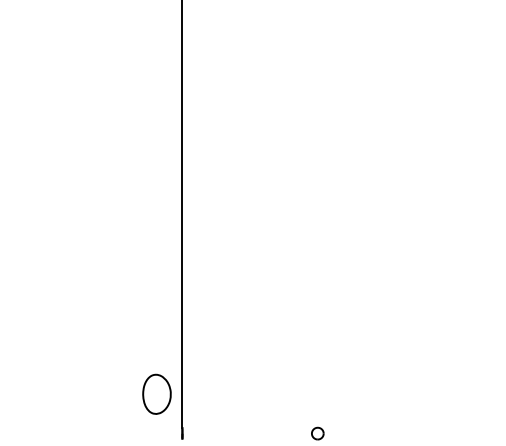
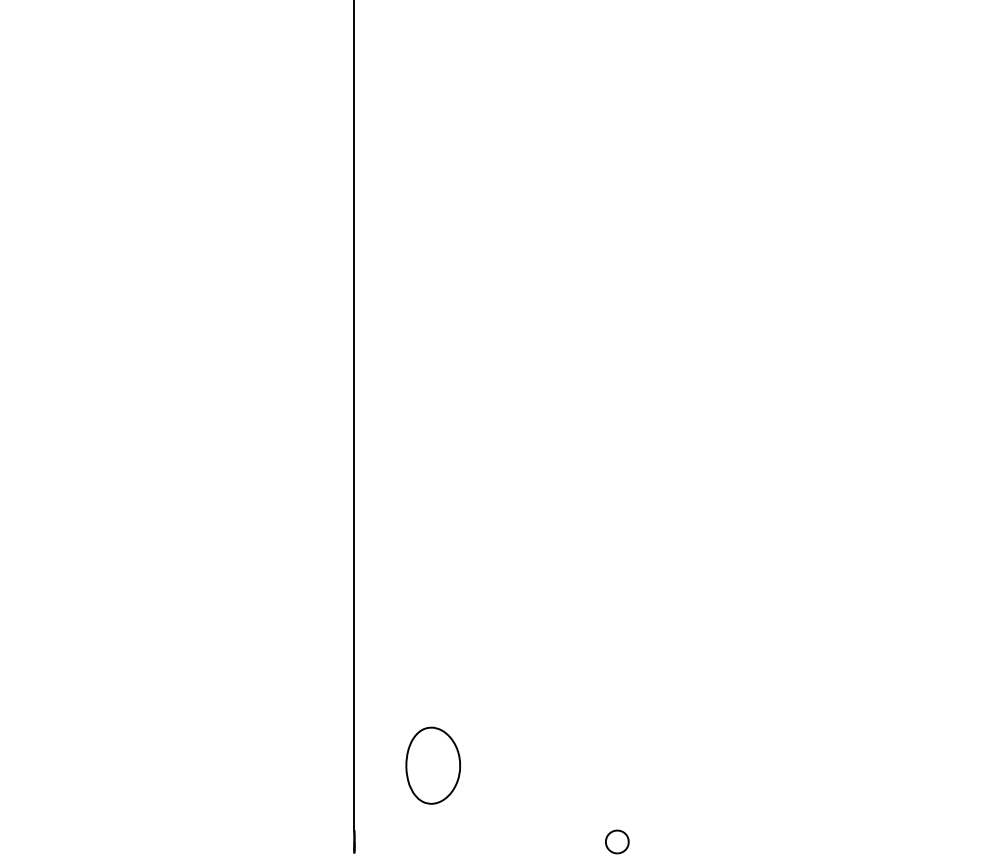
part: (156, 393) -> (432, 764), moved

